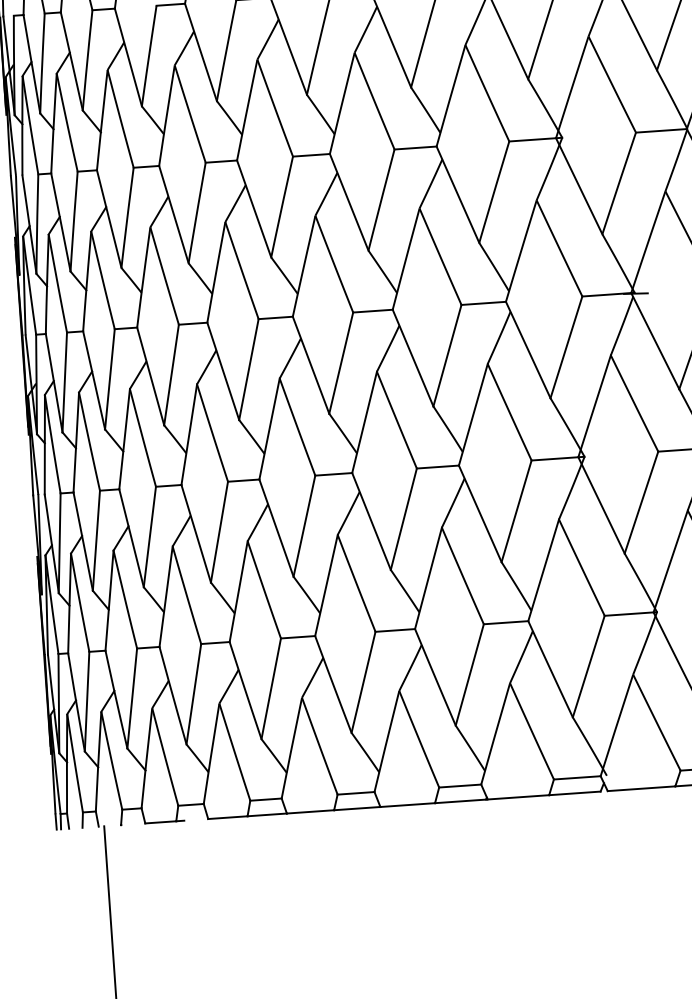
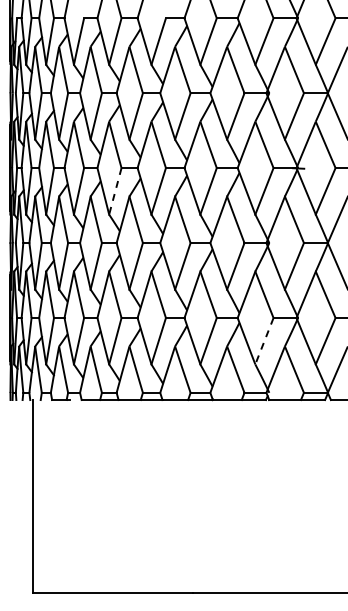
line: (249, 369) -> (115, 191), solid -> dashed
line: (588, 667) -> (264, 341), solid -> dashed

